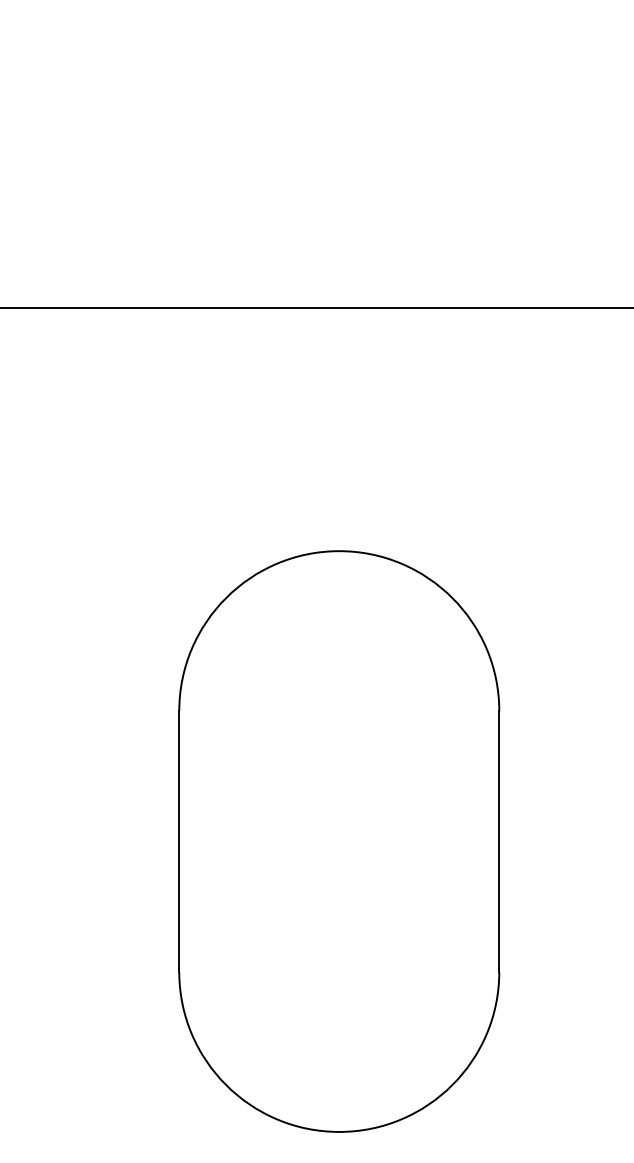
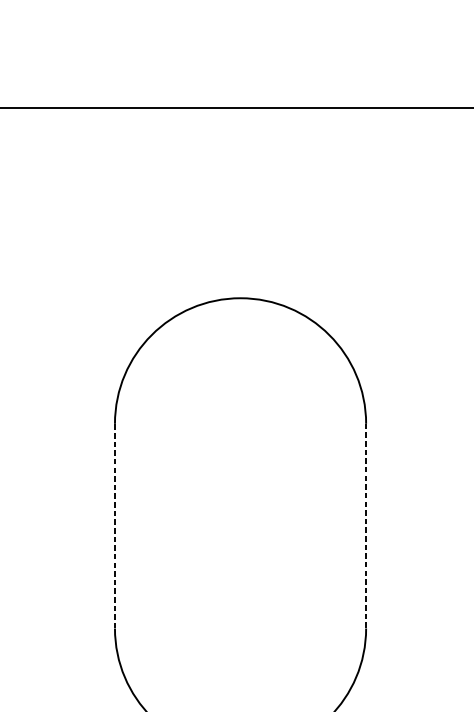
line: (179, 841) -> (115, 526), solid -> dashed
line: (499, 842) -> (366, 526), solid -> dashed

